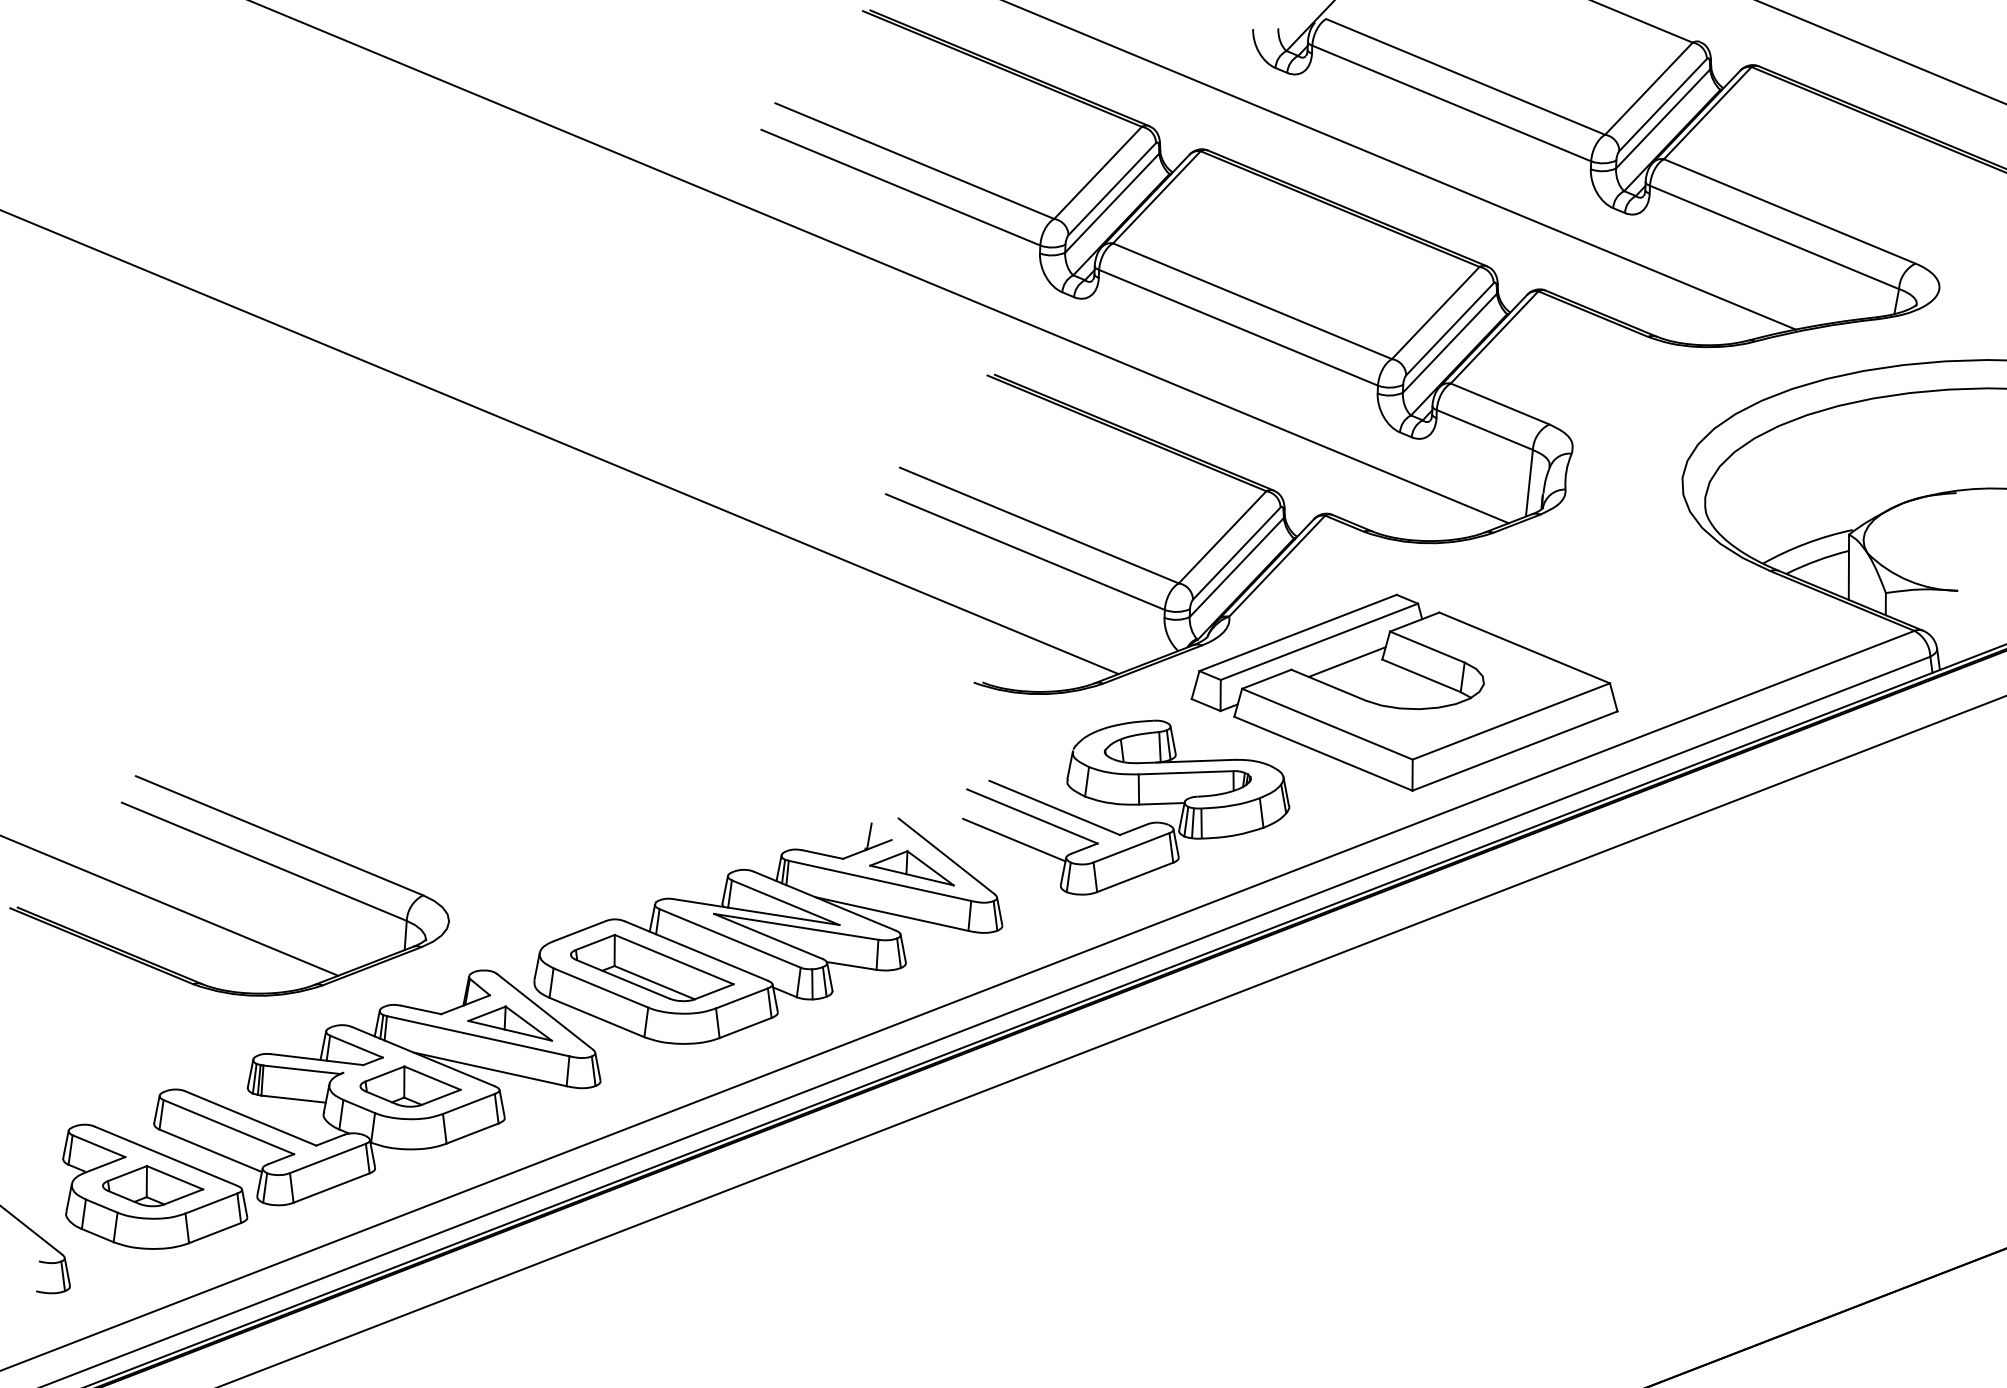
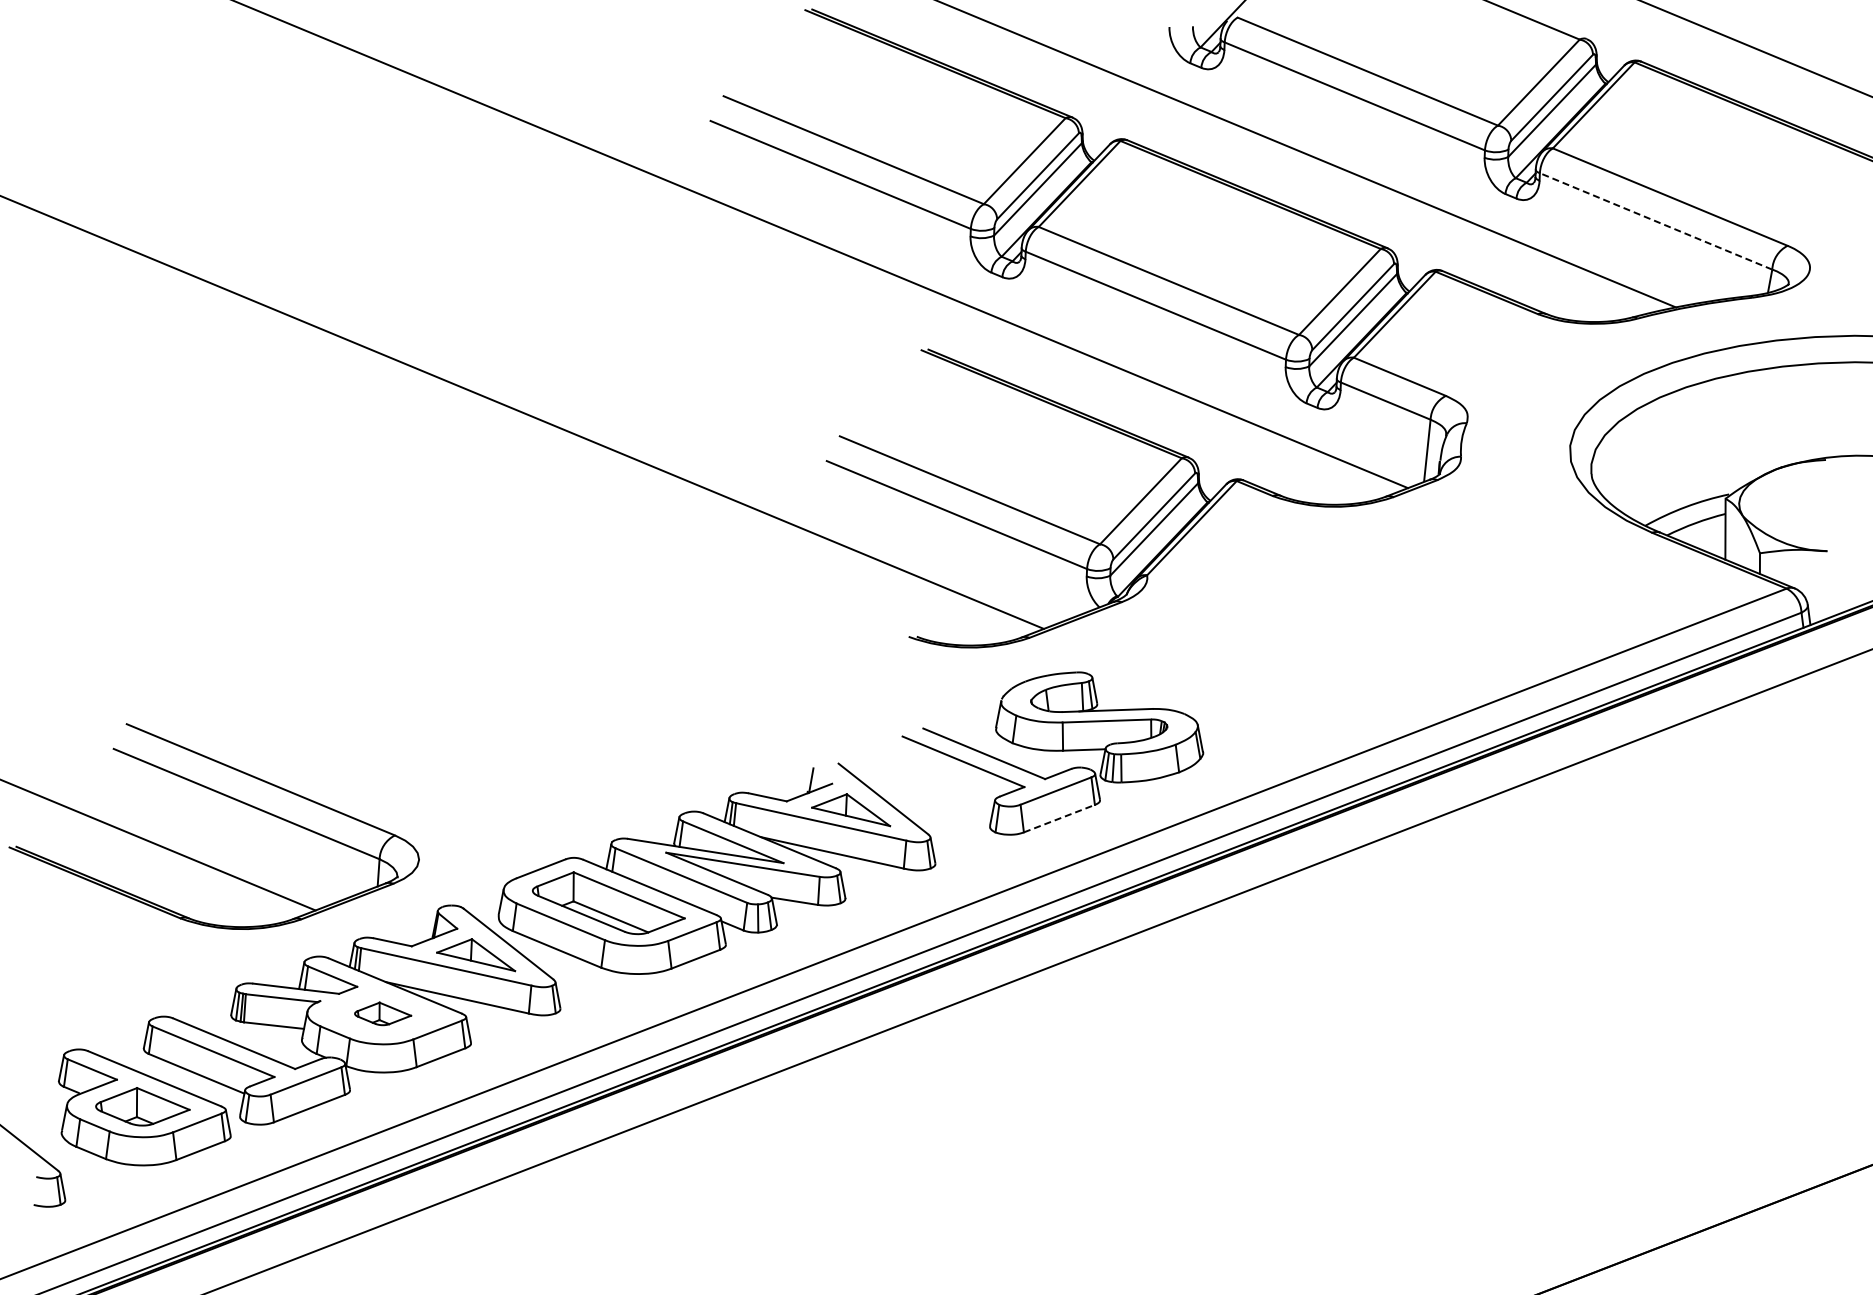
line: (1774, 237) -> (1656, 221), solid -> dashed
part: (1404, 691) -> (1310, 645), removed
line: (1014, 839) -> (946, 783), removed
line: (1135, 877) -> (1059, 818), solid -> dashed
part: (409, 1086) -> (382, 1013), size x0.6

